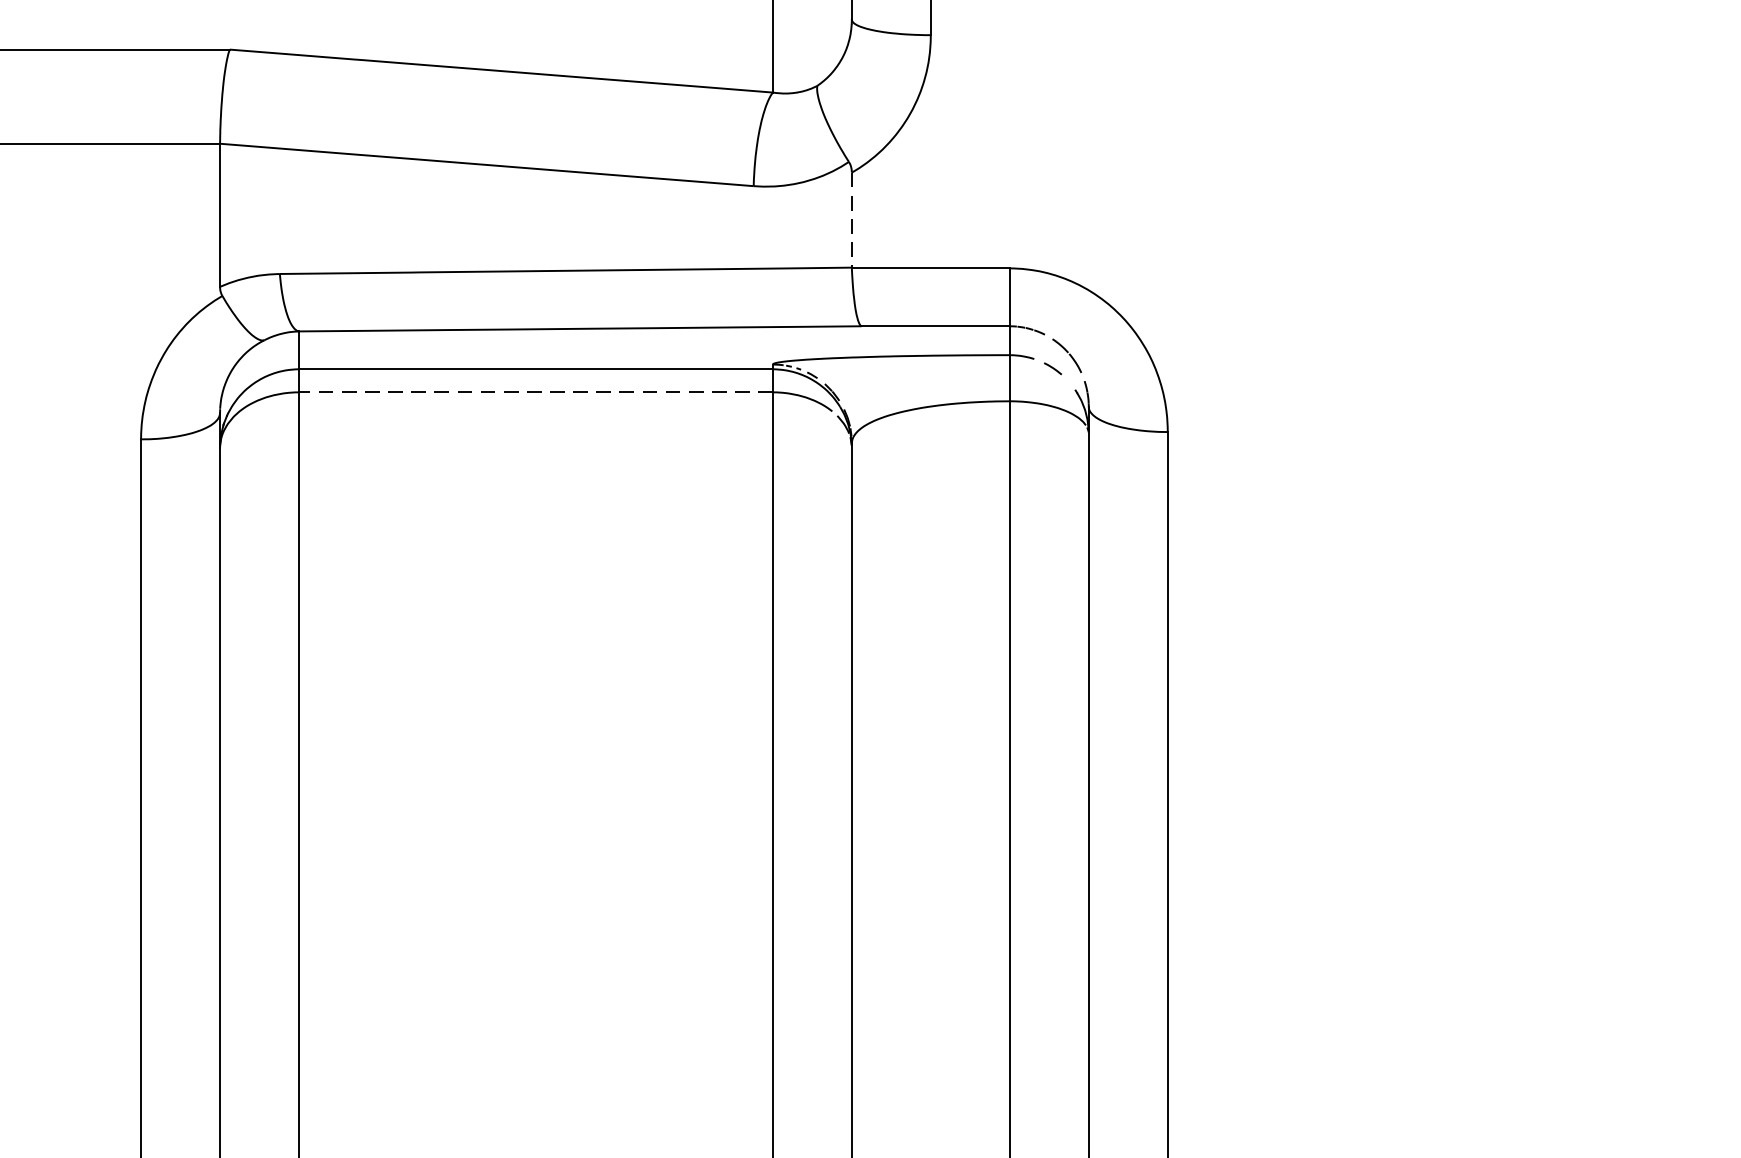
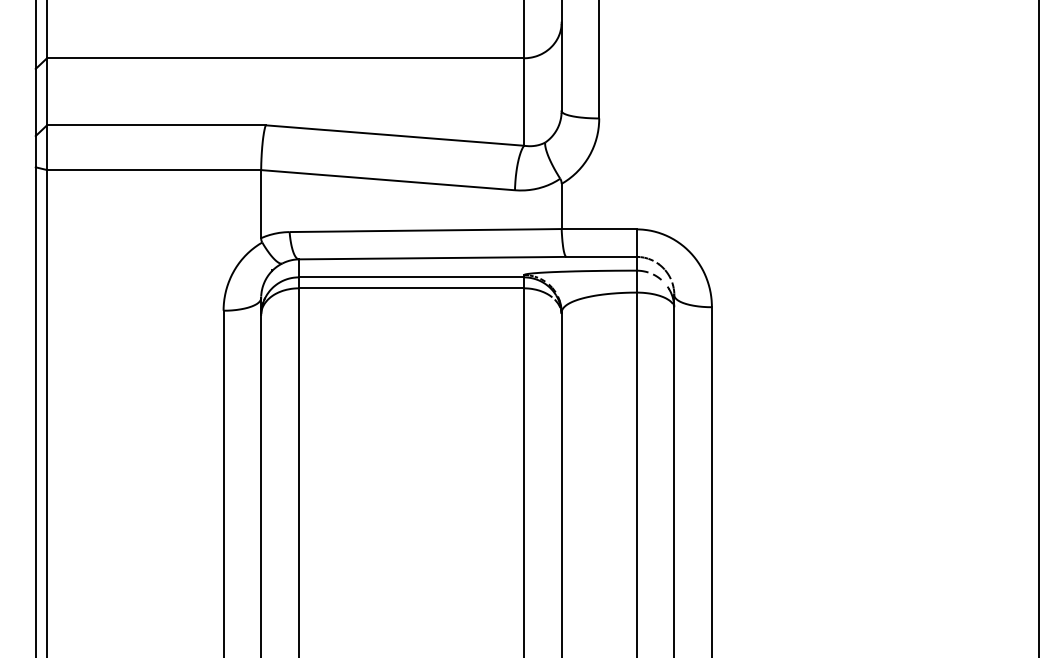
line: (851, 220) -> (561, 206), dashed -> solid
line: (536, 392) -> (411, 288), dashed -> solid

